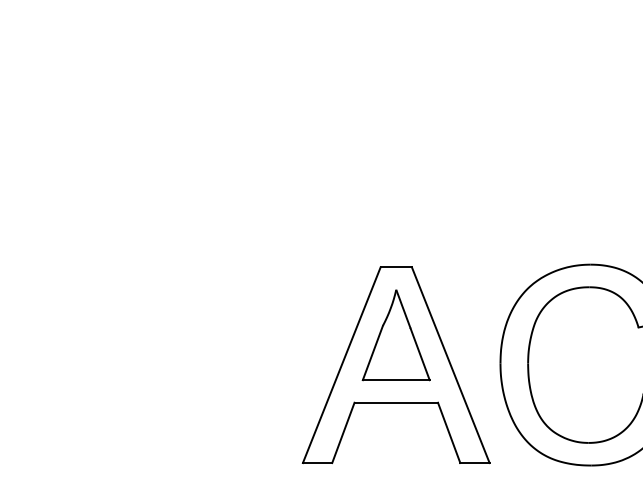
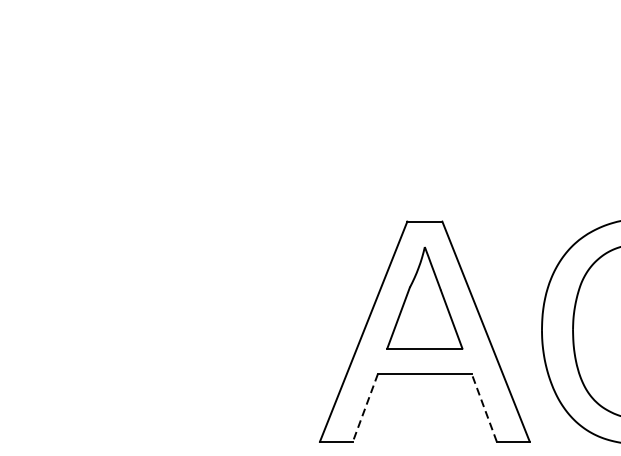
line: (449, 432) -> (484, 407), solid -> dashed
line: (343, 433) -> (365, 408), solid -> dashed

